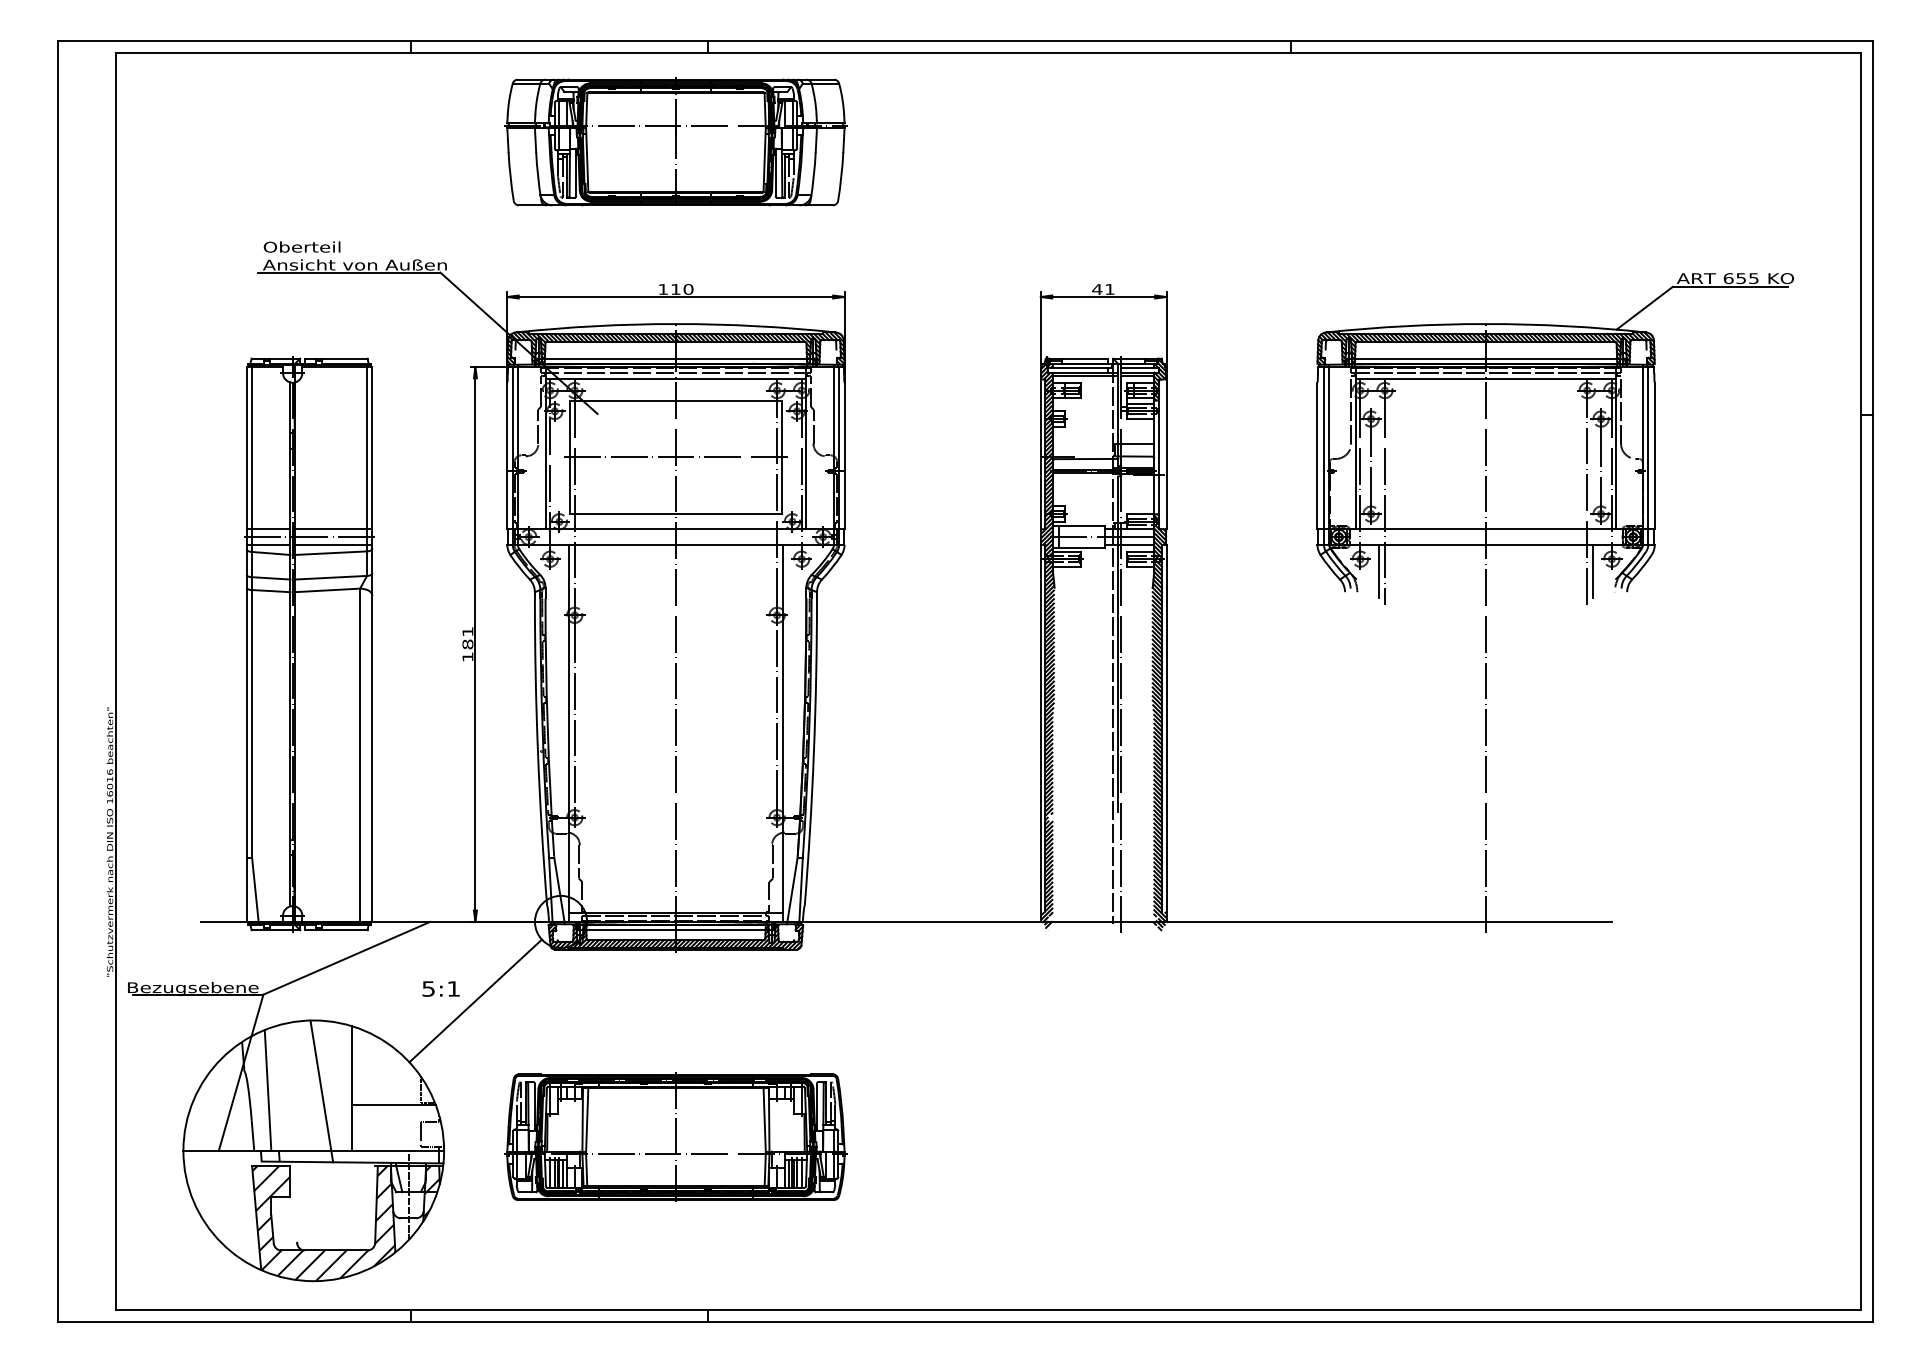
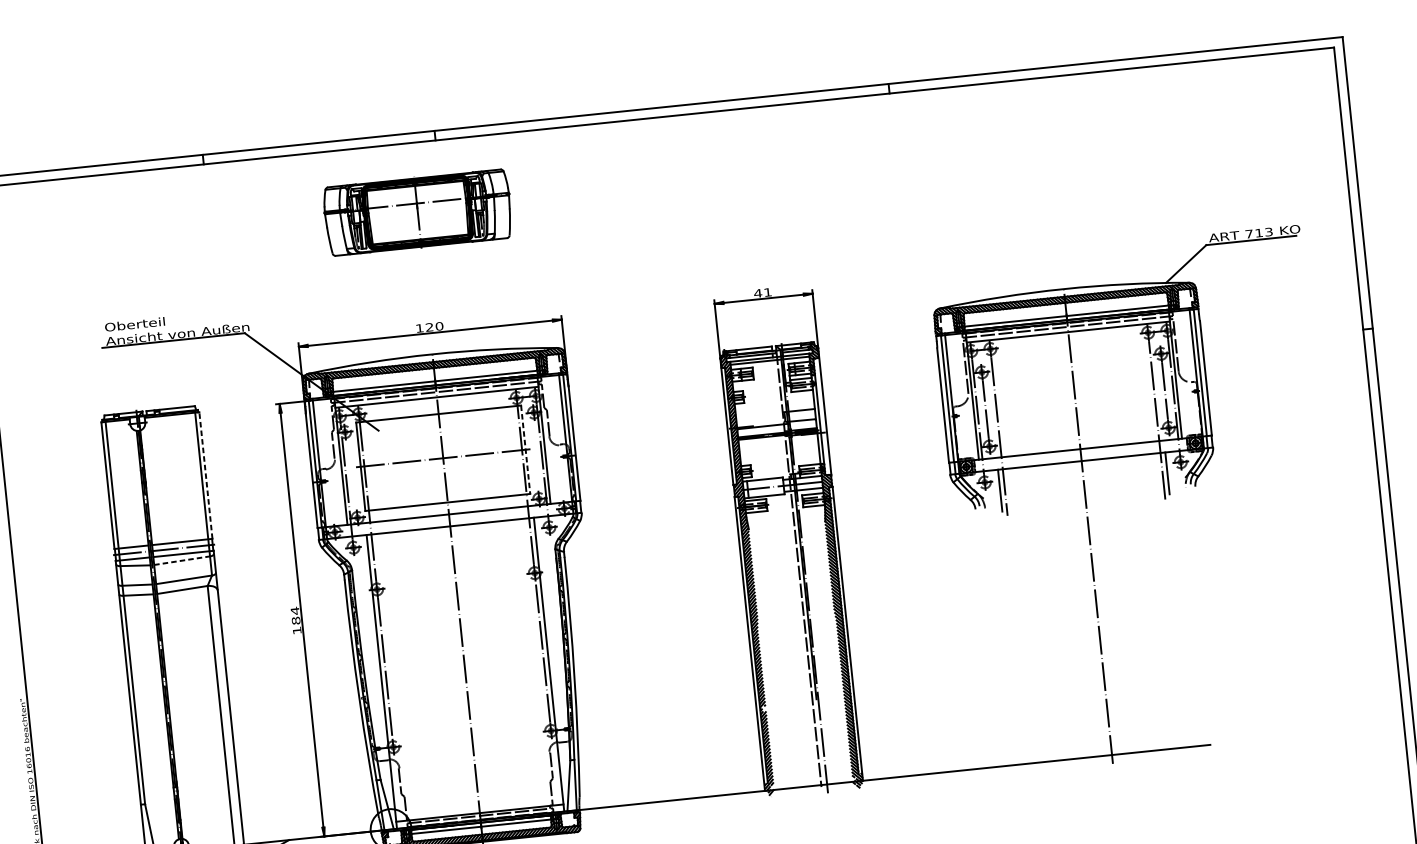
part: (675, 141) -> (417, 212), size x0.7
text: (1740, 278) -> (1258, 233), 655 -> 713
text: (675, 289) -> (429, 327), 110 -> 120
line: (372, 447) -> (205, 474), solid -> dashed
line: (781, 457) -> (525, 449), solid -> dashed
line: (331, 553) -> (182, 560), solid -> dashed
text: (467, 631) -> (294, 610), 181 -> 184

